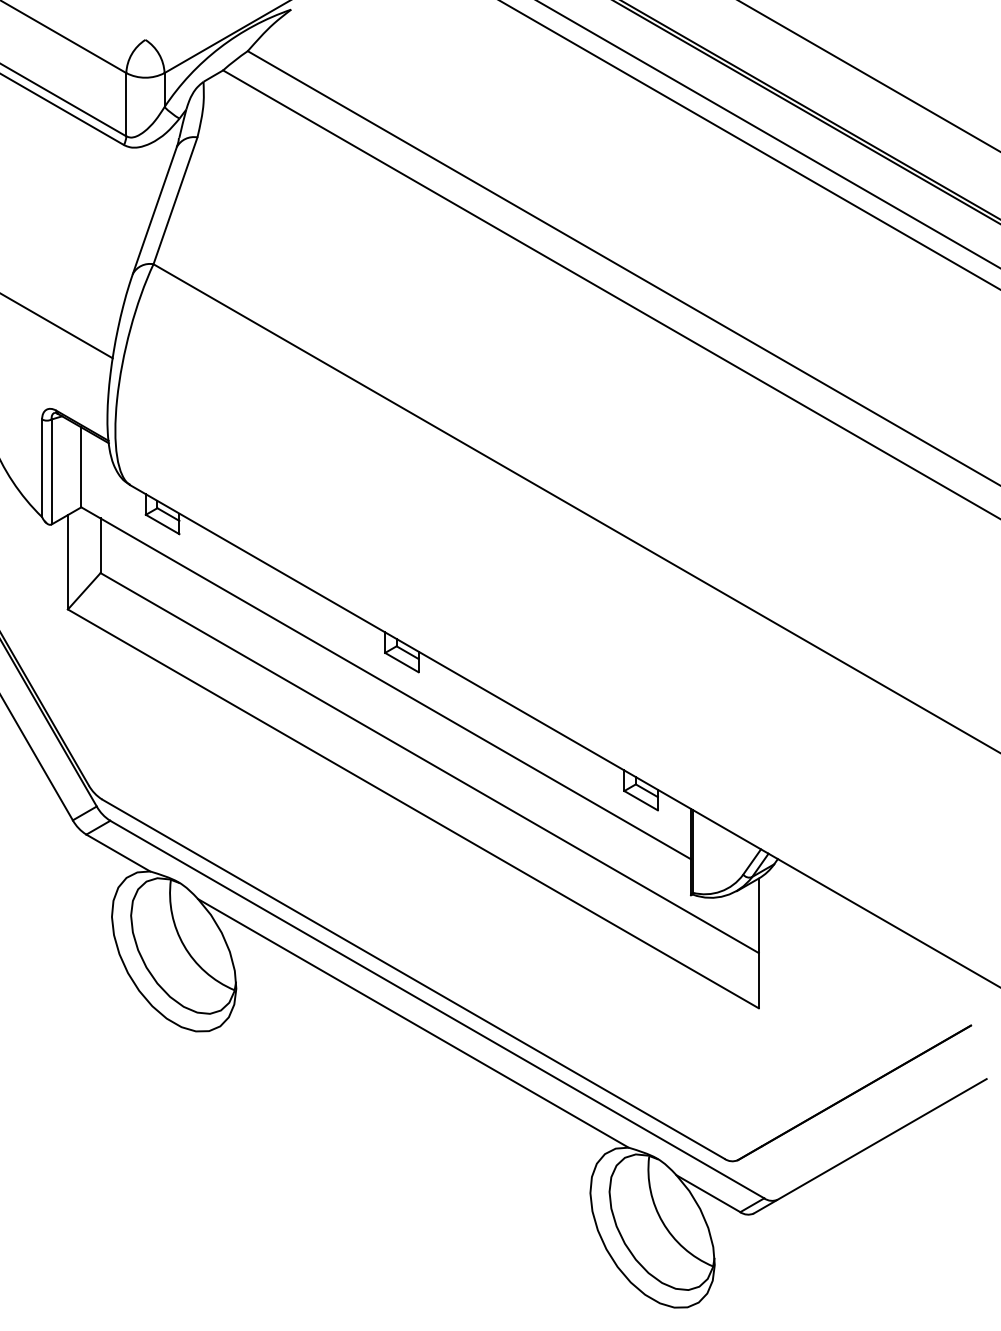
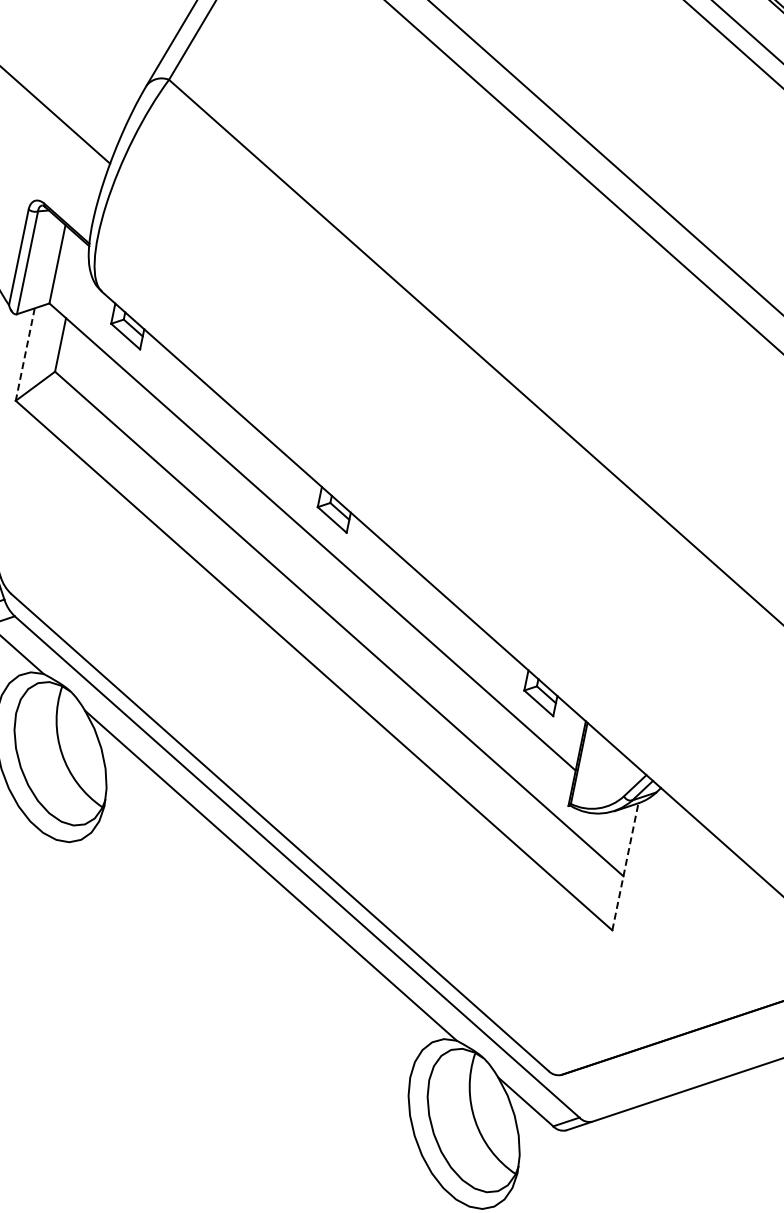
line: (67, 562) -> (24, 354), solid -> dashed
line: (758, 943) -> (625, 866), solid -> dashed

